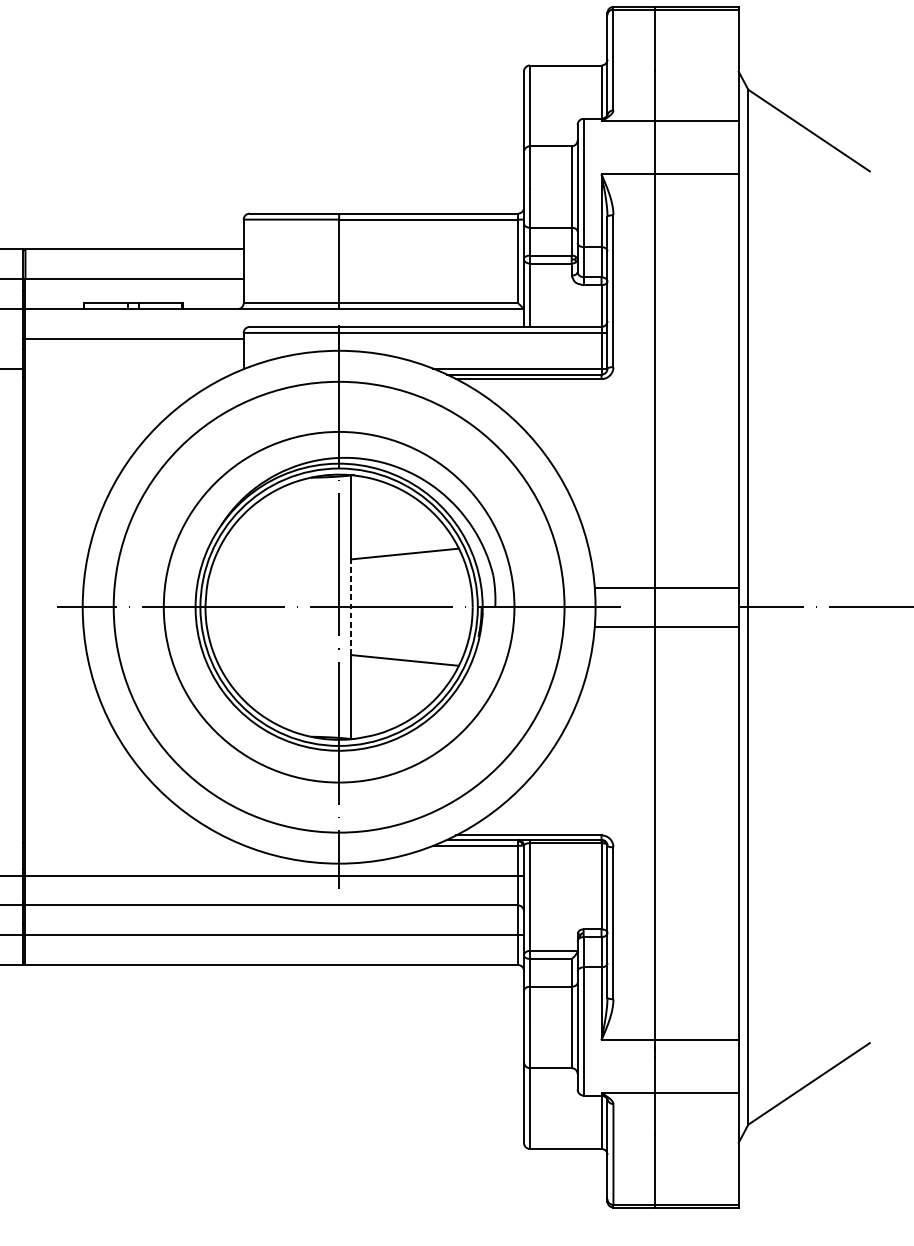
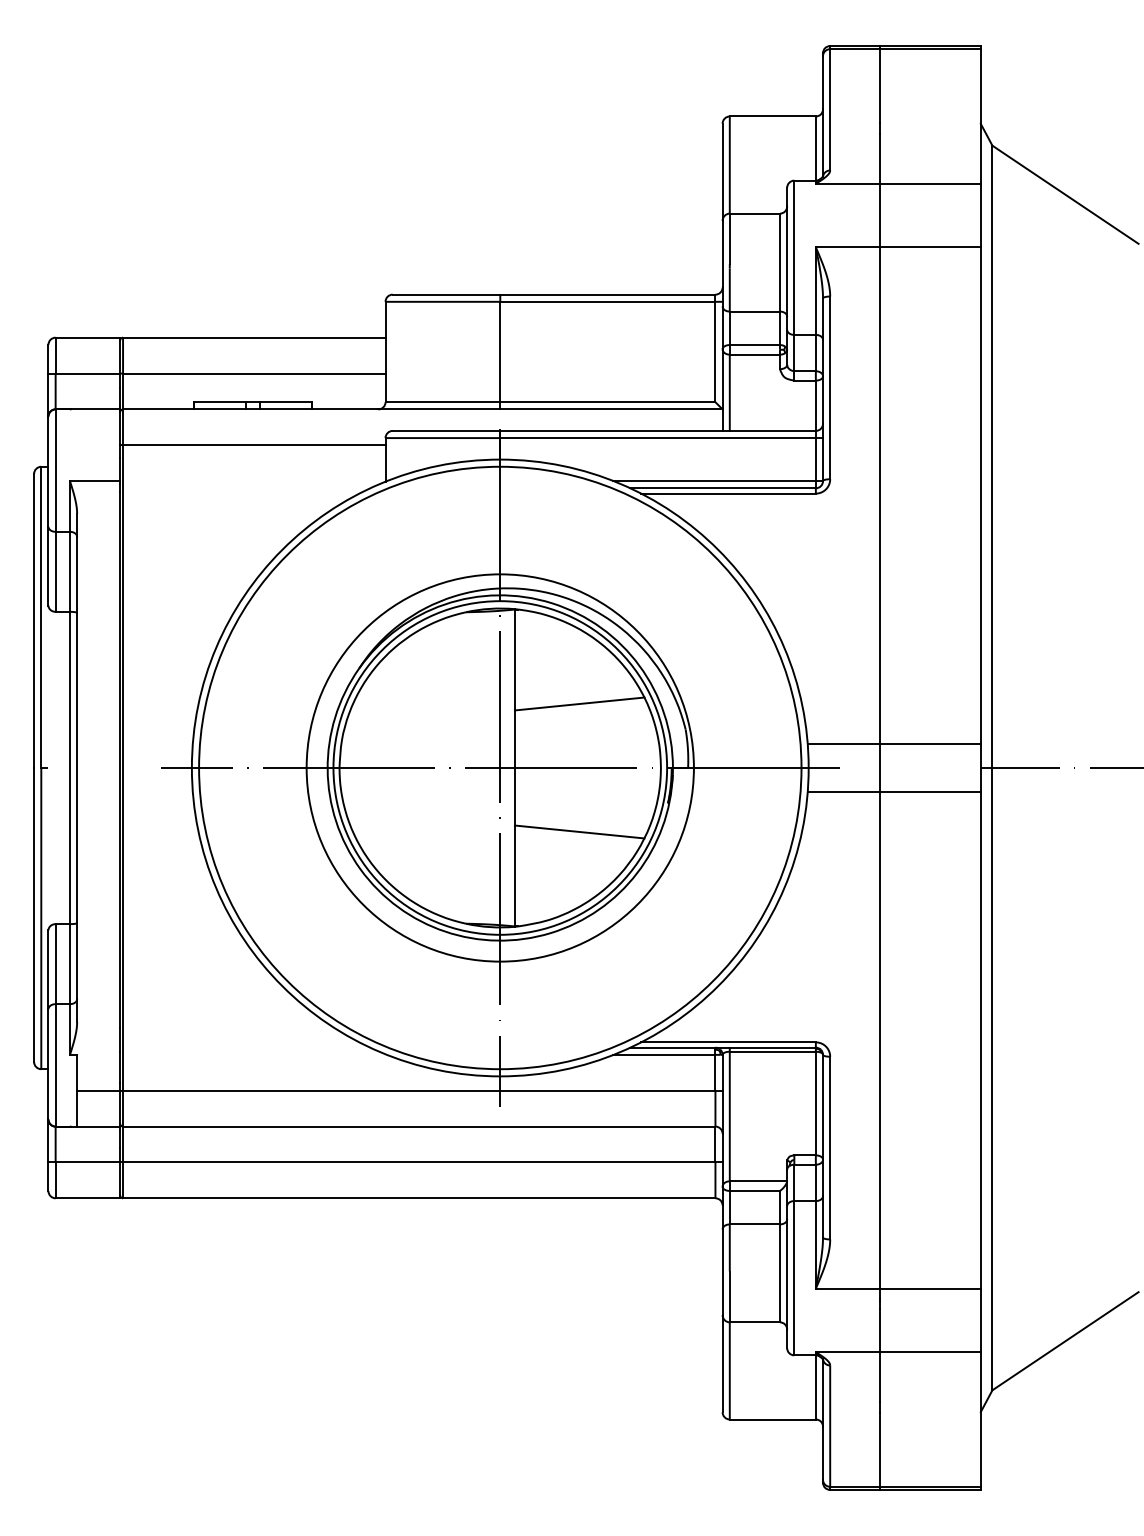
circle: (338, 606) -> (499, 767), size x0.71
circle: (339, 606) -> (500, 767), size x1.43
line: (350, 607) -> (514, 768), dashed -> solid

